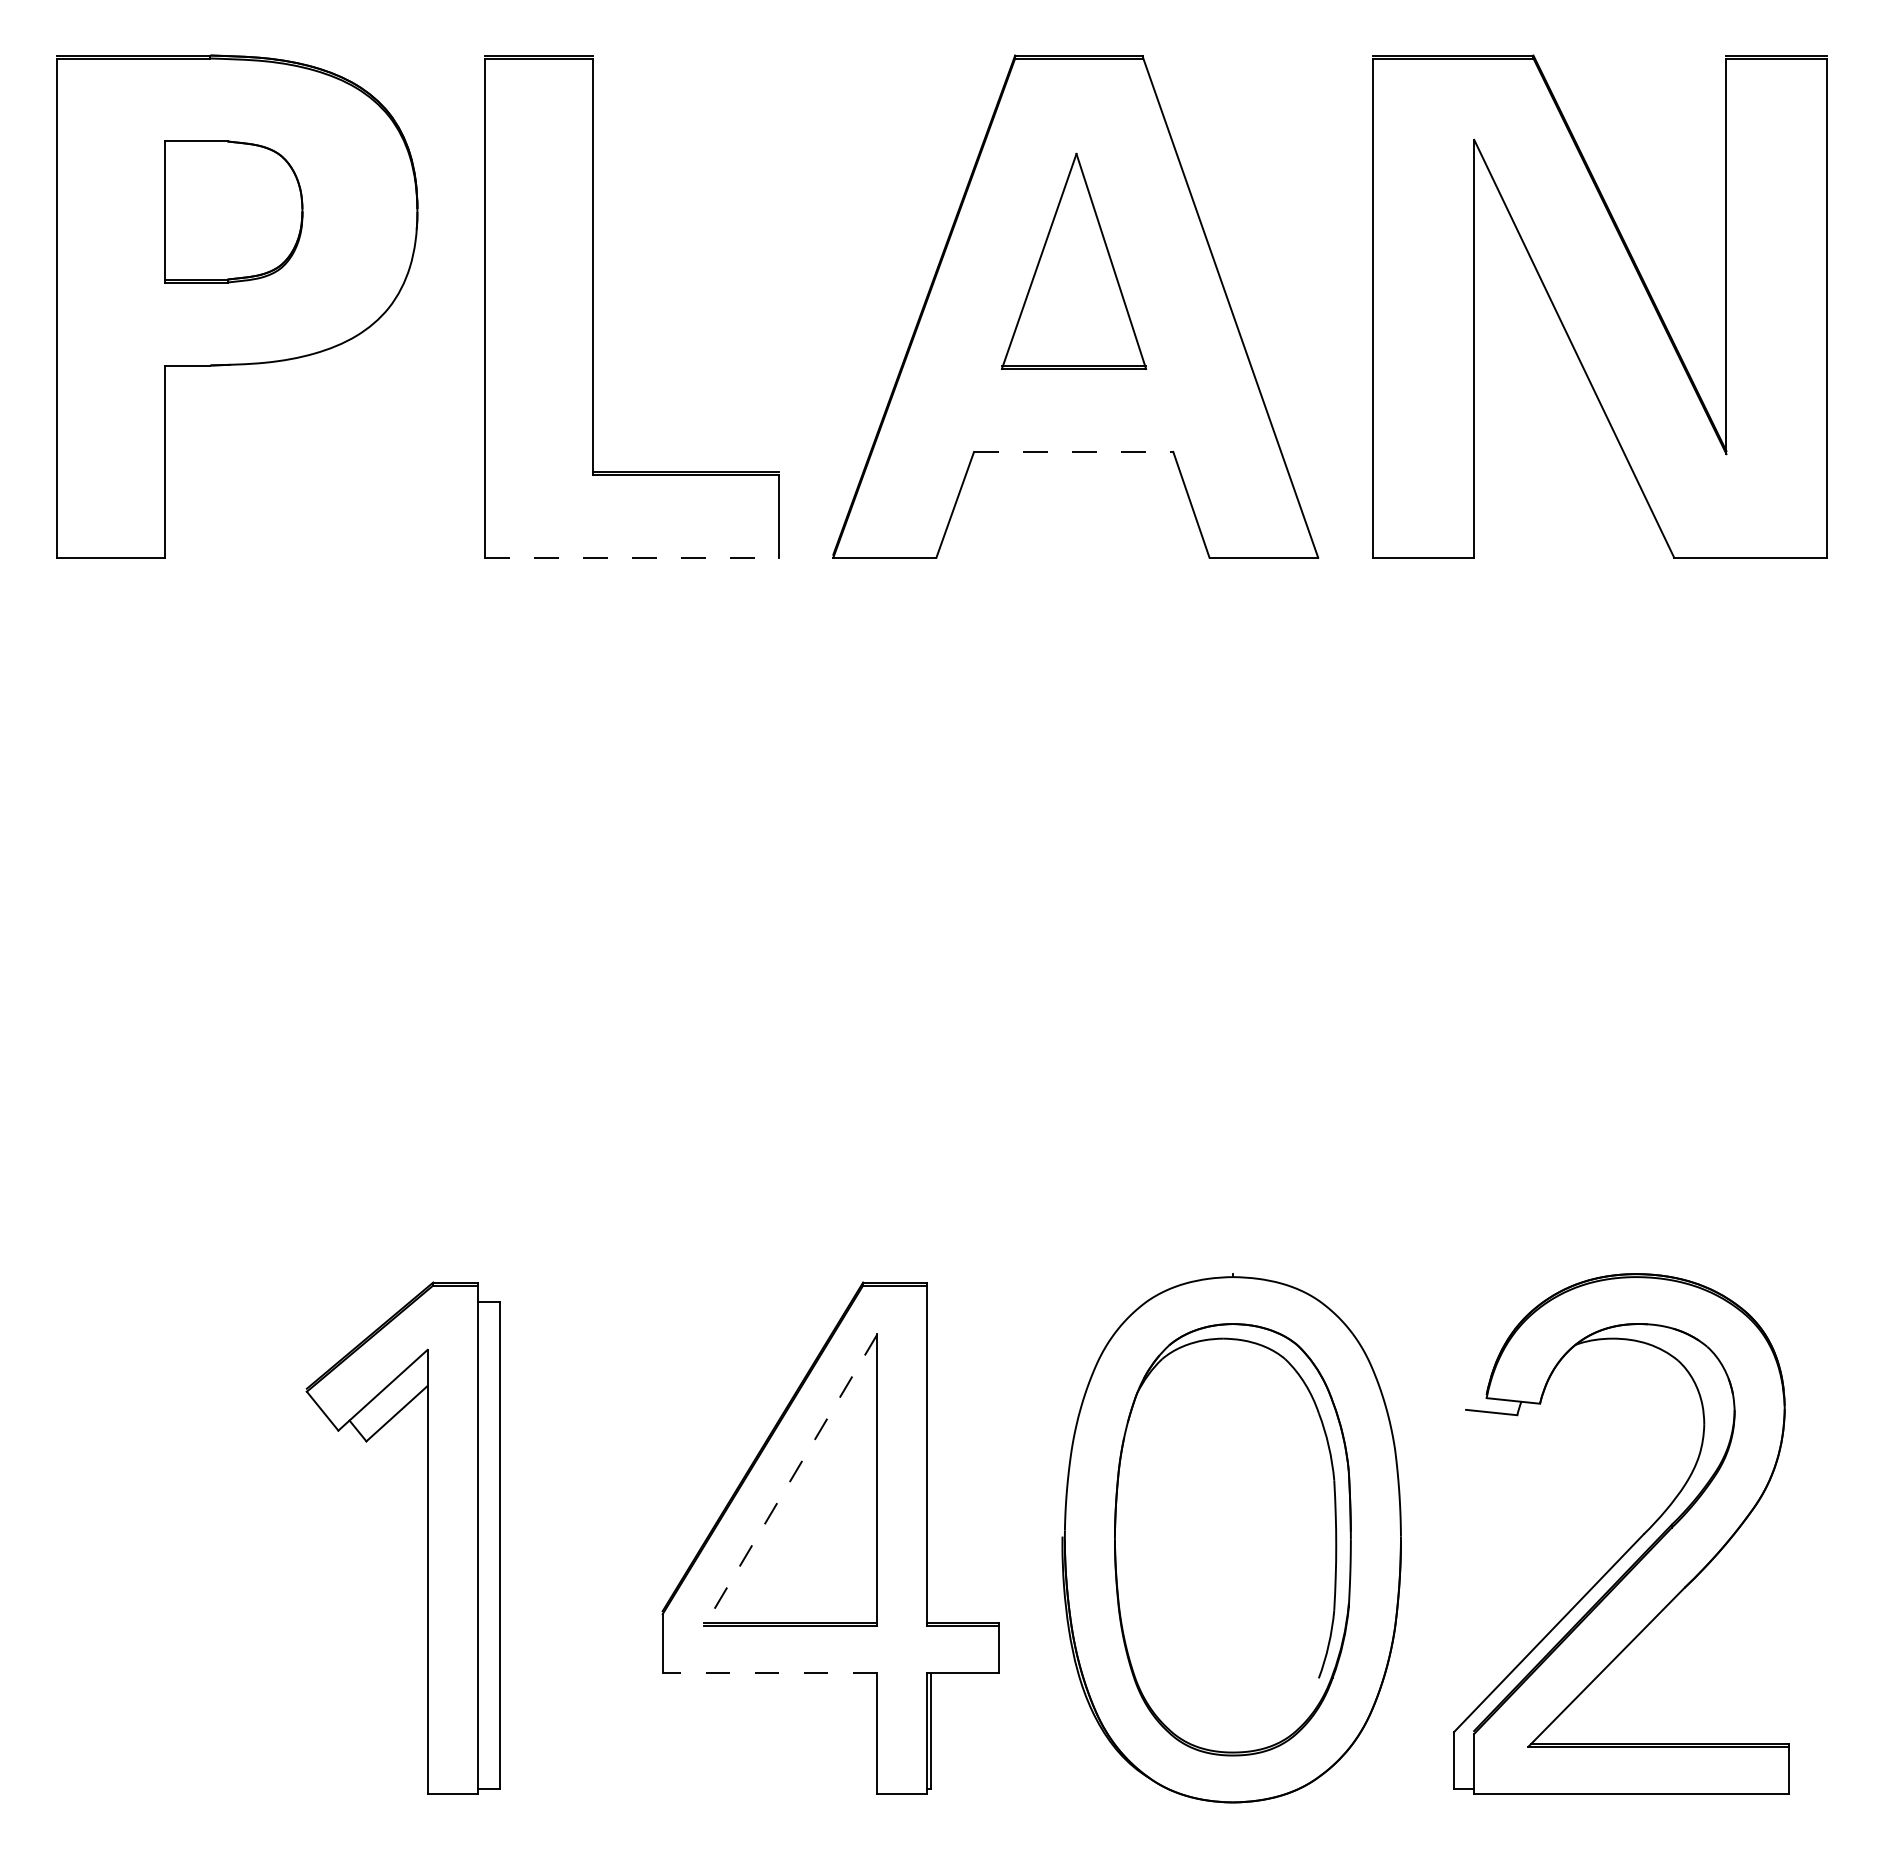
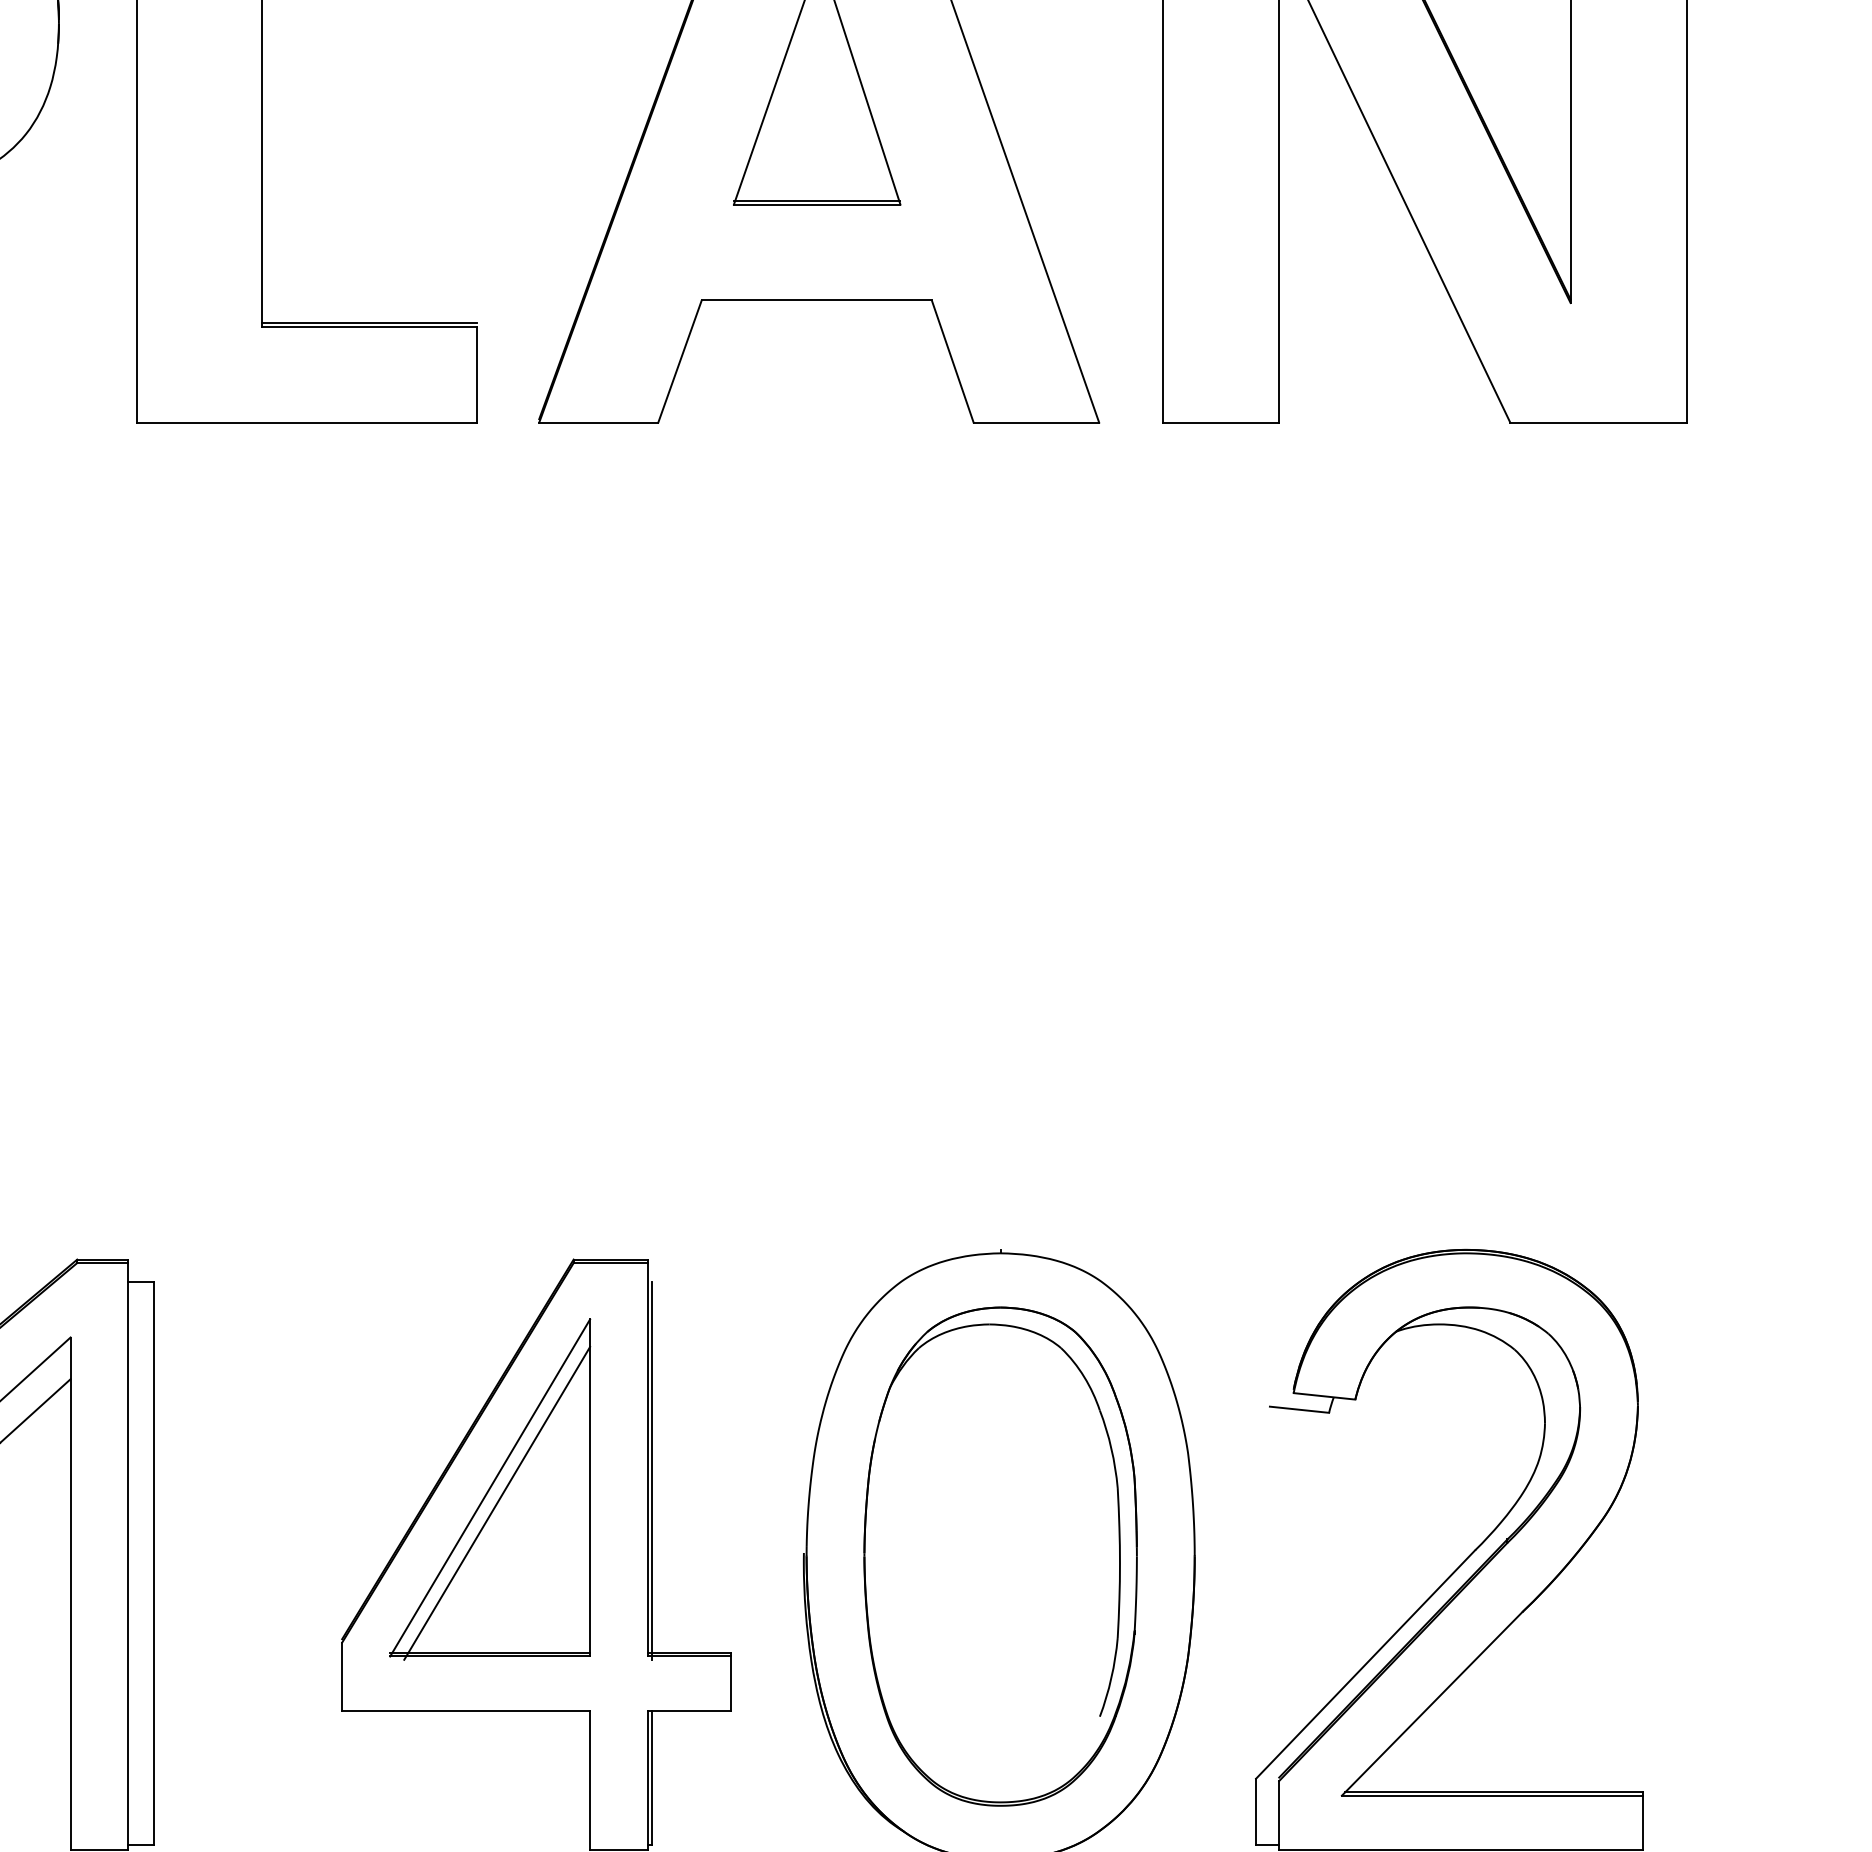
line: (1073, 451) -> (816, 299), dashed -> solid
line: (632, 557) -> (307, 422), dashed -> solid
line: (930, 1465) -> (651, 1470), added
line: (790, 1480) -> (489, 1488), dashed -> solid
line: (796, 1493) -> (496, 1503), added
line: (769, 1673) -> (465, 1711), dashed -> solid

